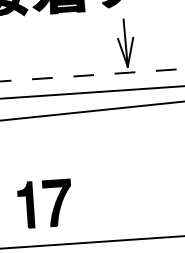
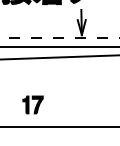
part: (44, 203) -> (32, 104), size x0.7

